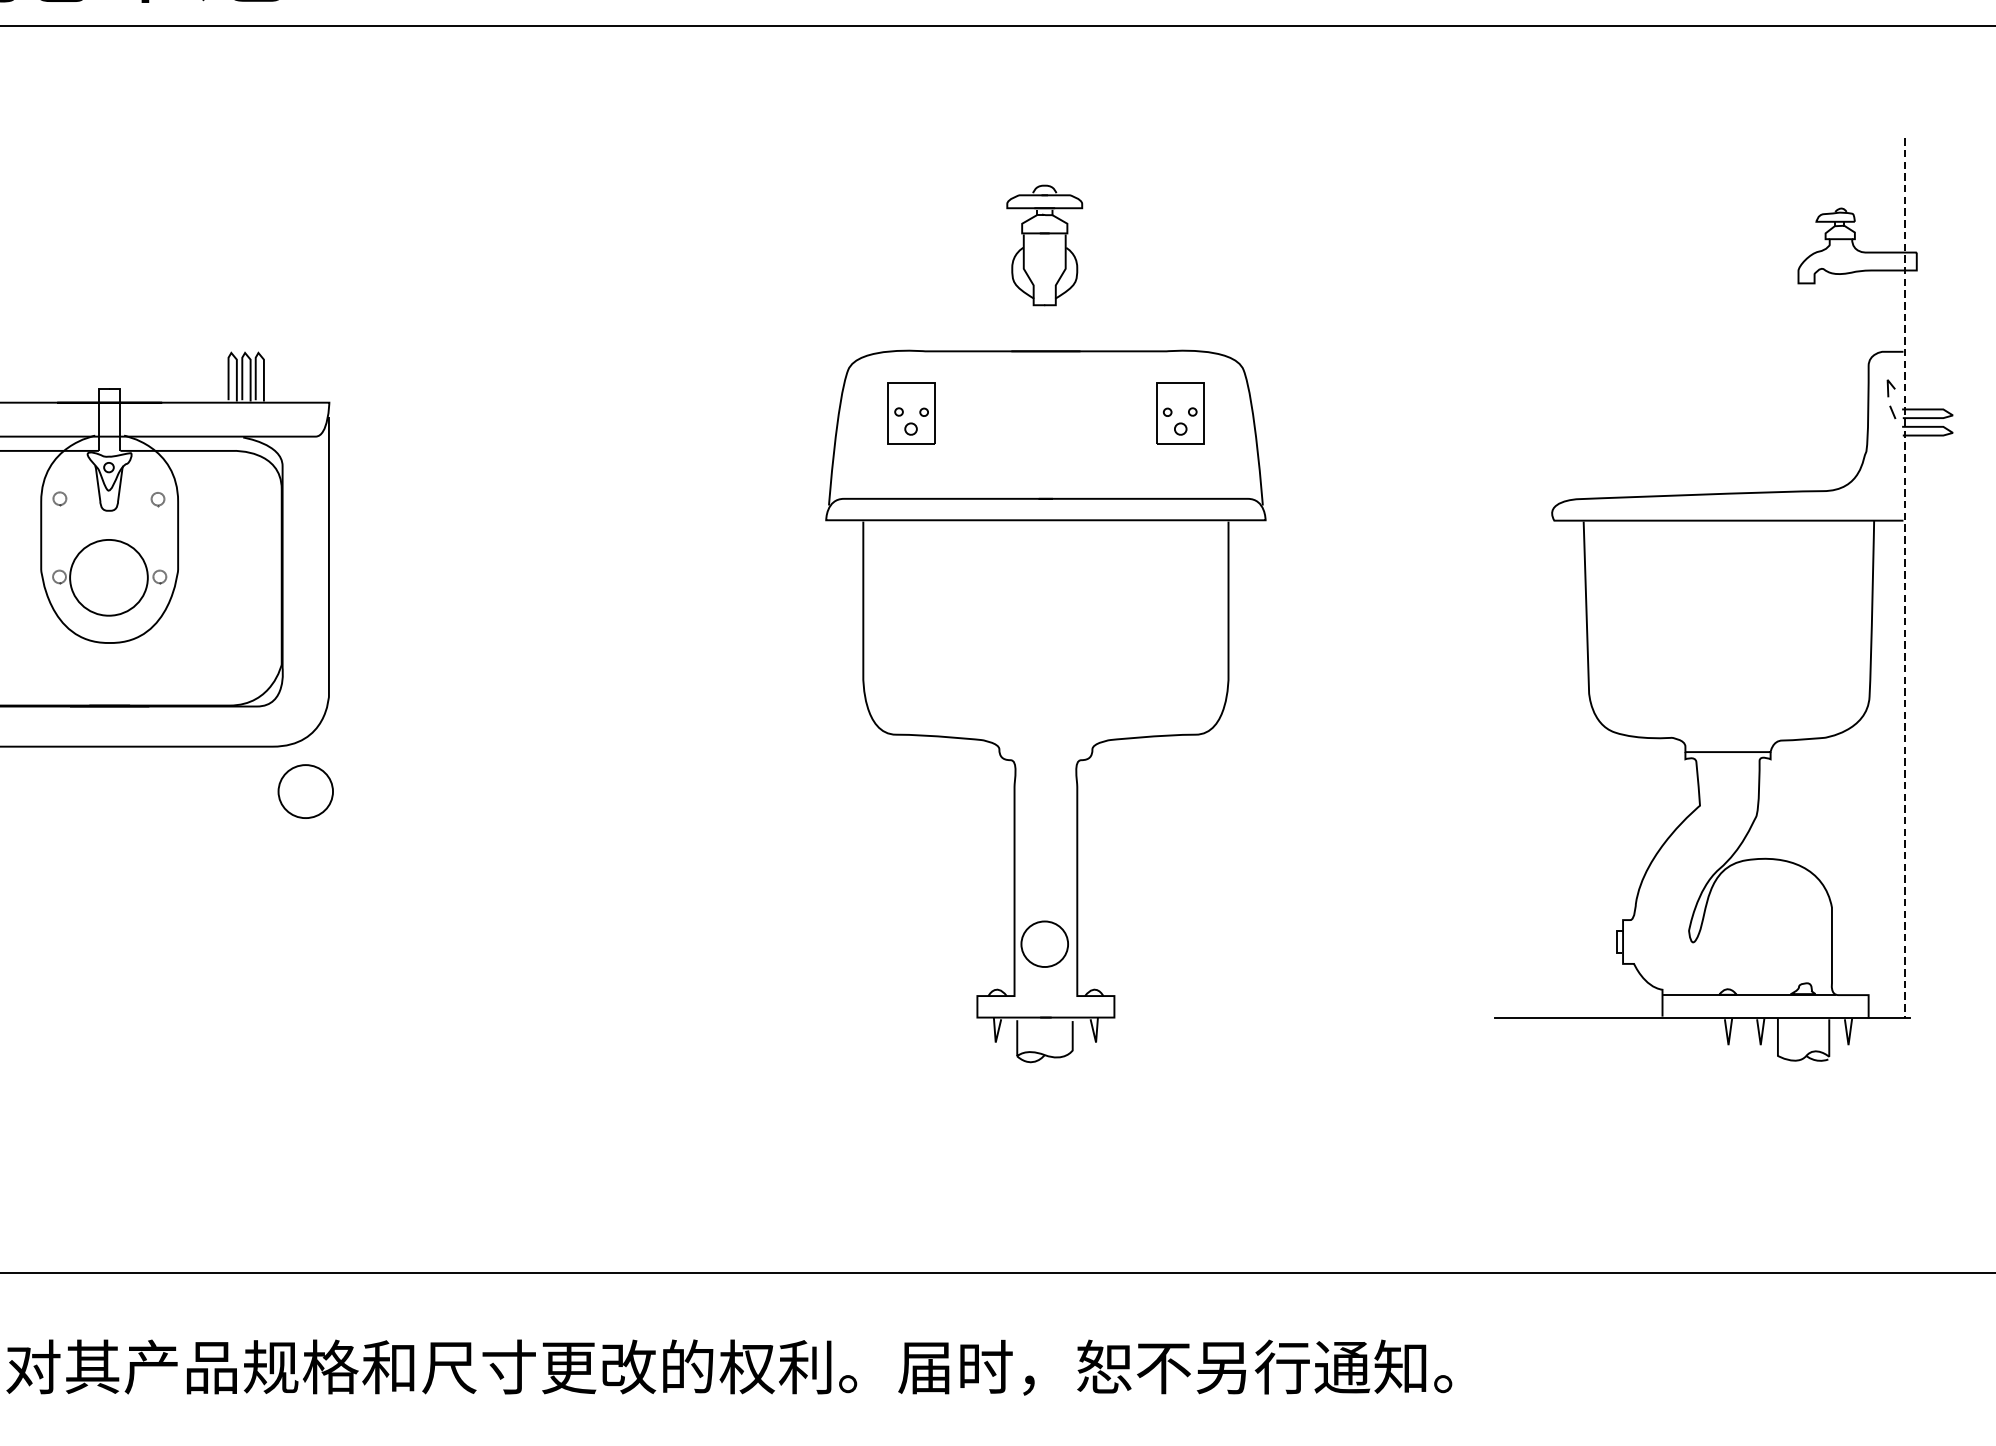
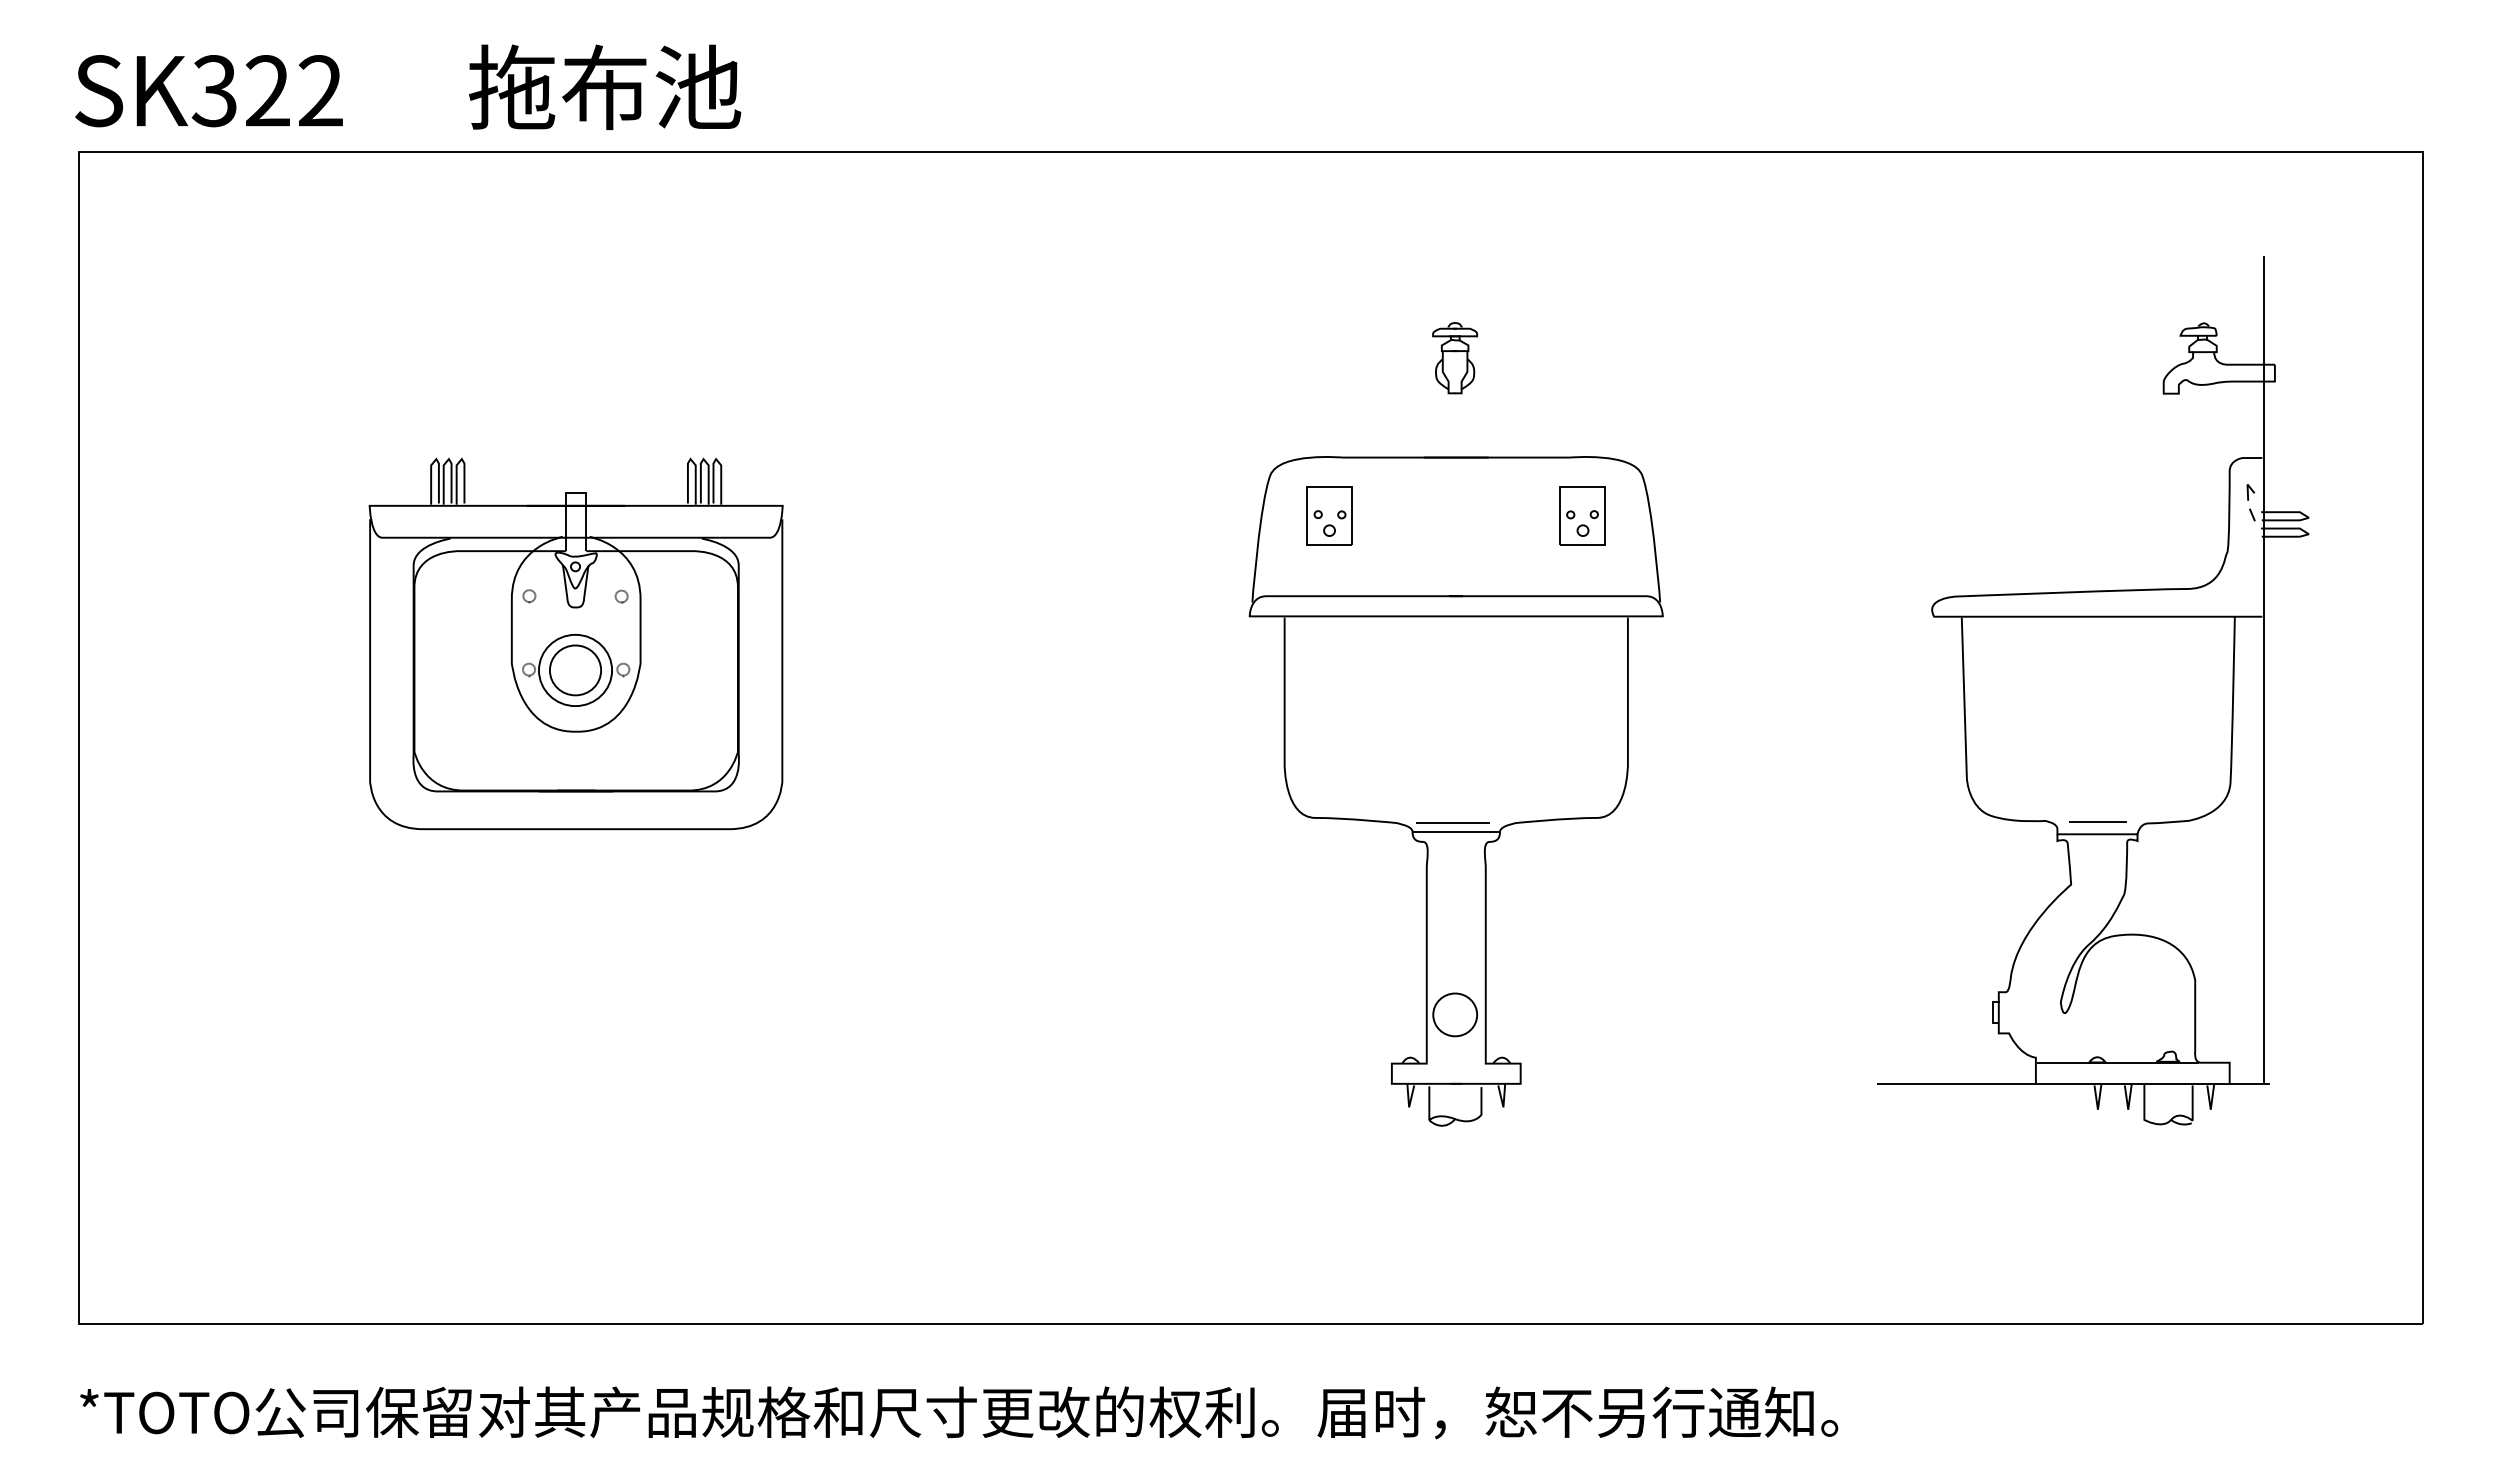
part: (1044, 245) -> (1454, 358), size x0.62
line: (1905, 577) -> (2264, 670), dashed -> solid
line: (1729, 738) -> (2098, 821), added
line: (1042, 739) -> (1453, 822), added
line: (1046, 749) -> (1456, 831), added
part: (305, 791) -> (575, 670), moved

